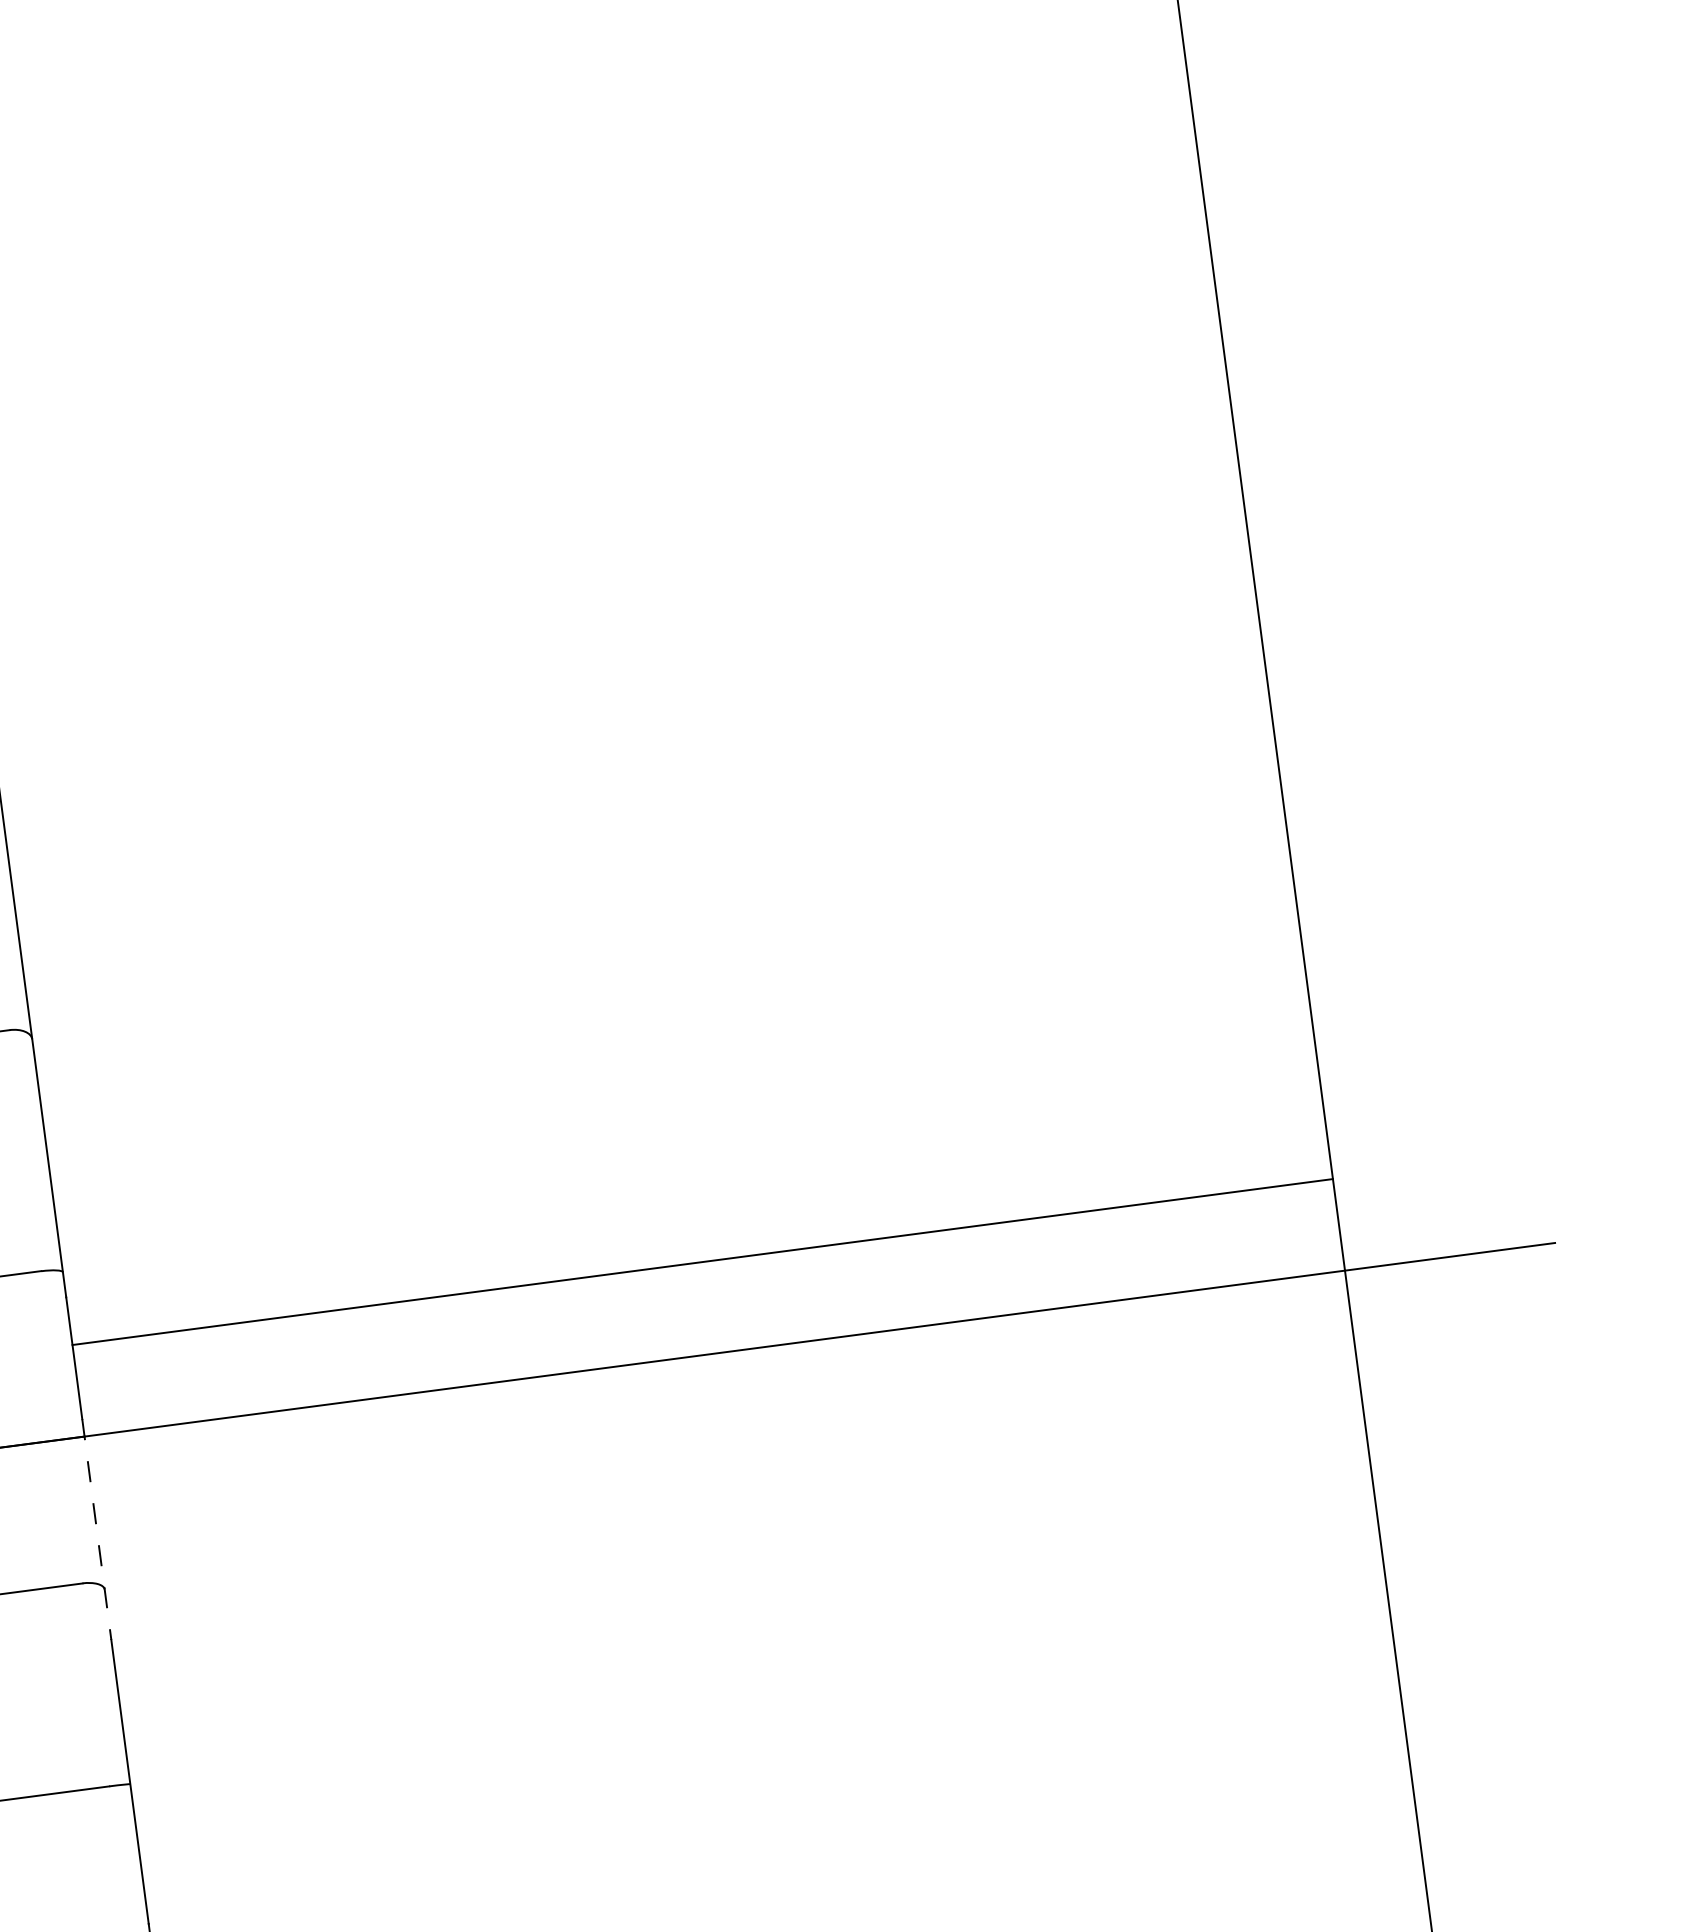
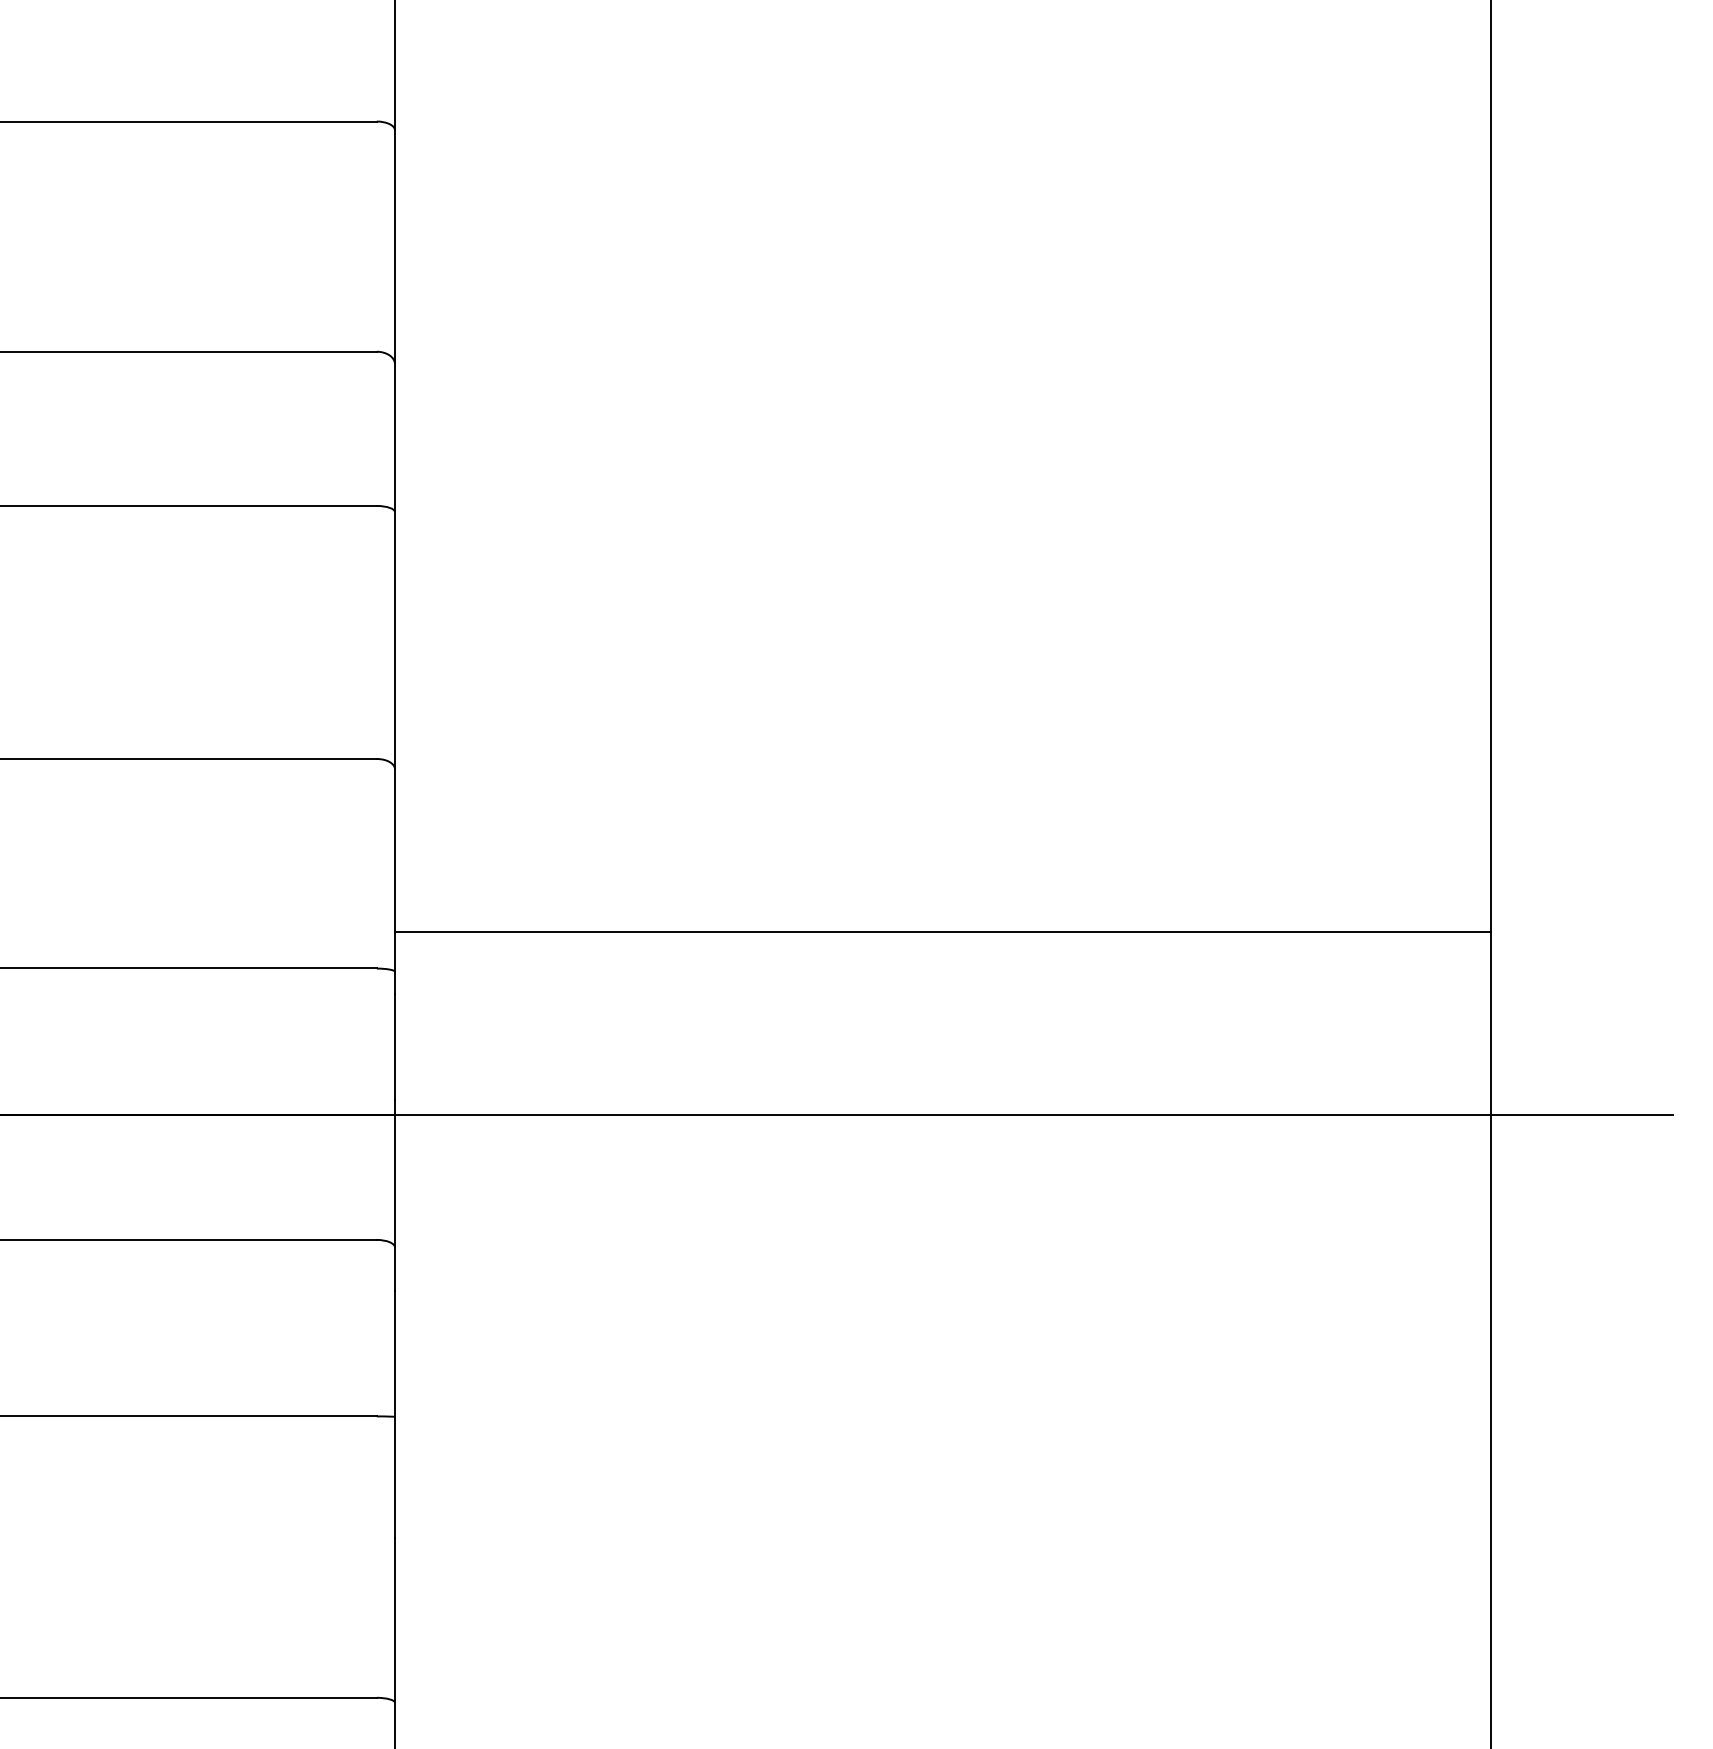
line: (702, 1262) -> (942, 932), moved
line: (97, 1529) -> (395, 1195), dashed -> solid

